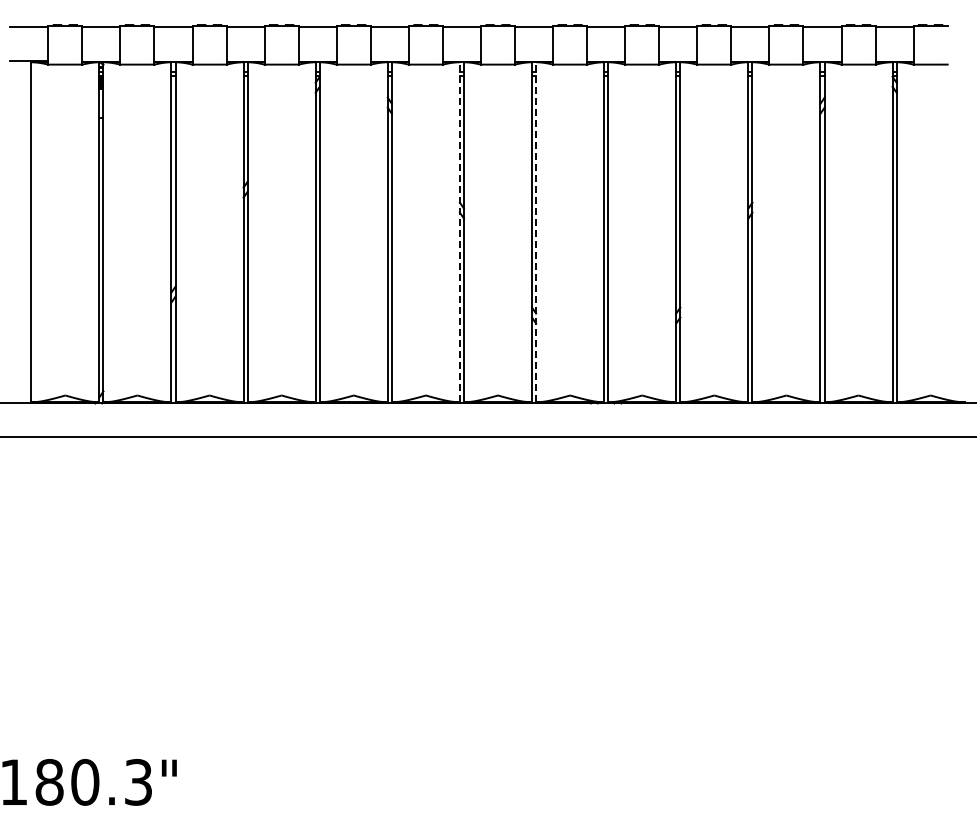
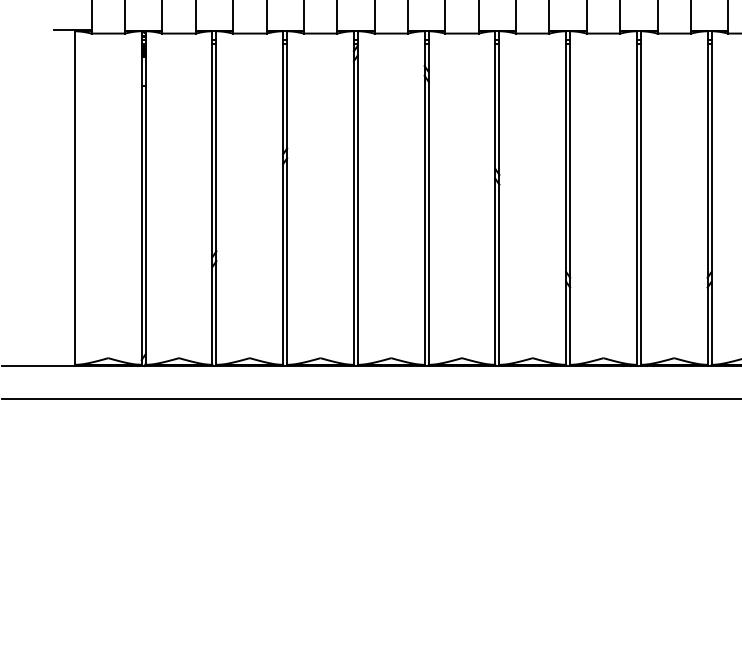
line: (459, 231) -> (494, 197), dashed -> solid
line: (536, 231) -> (570, 197), dashed -> solid

